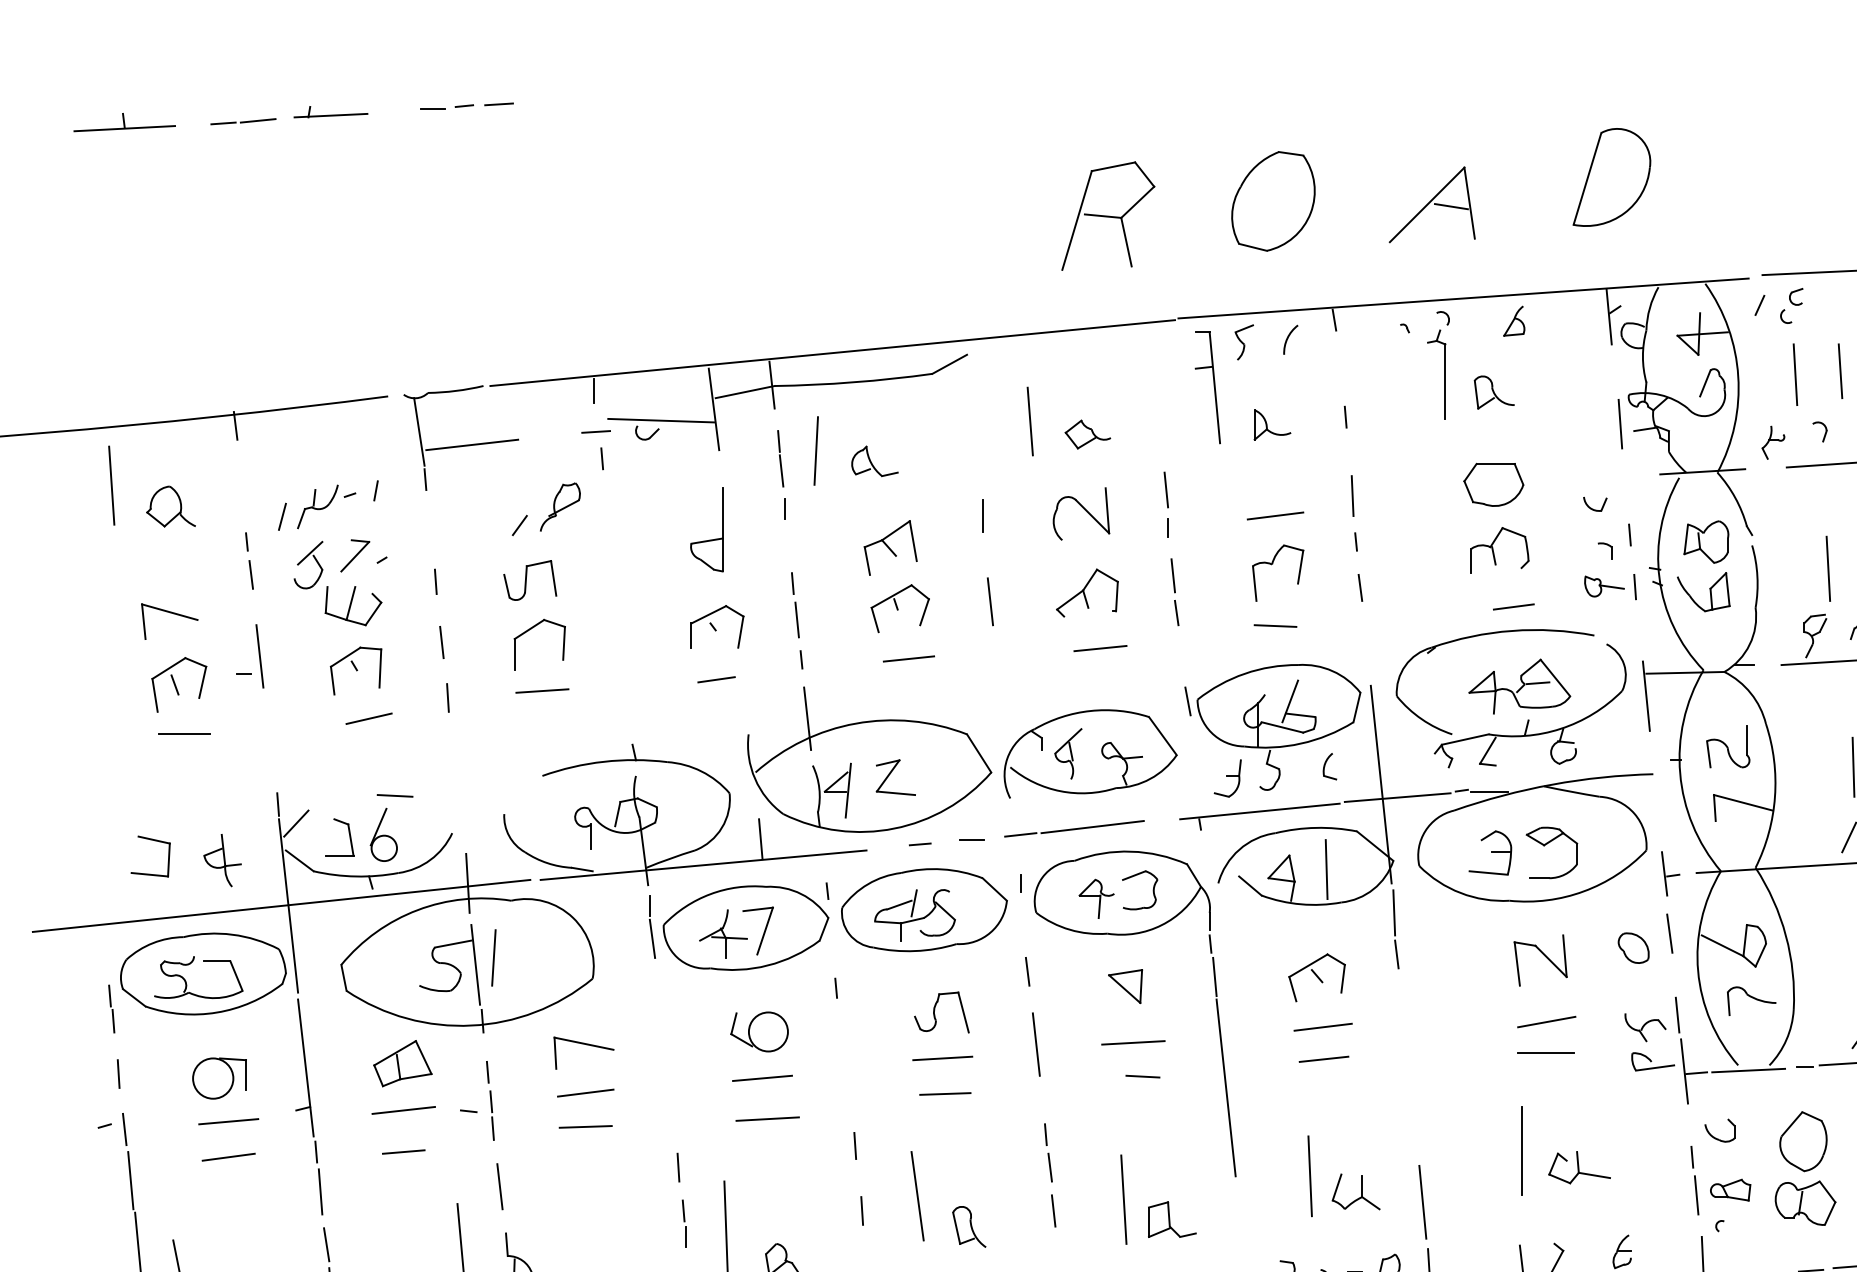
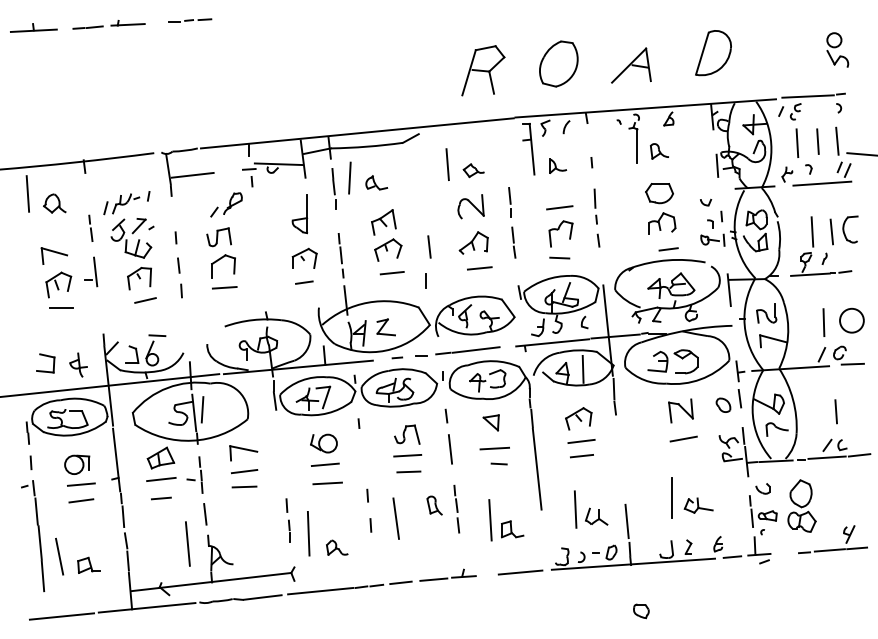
line: (981, 515) -> (425, 280), moved
line: (1546, 1053) -> (683, 453), removed
part: (968, 1226) -> (434, 505), moved

